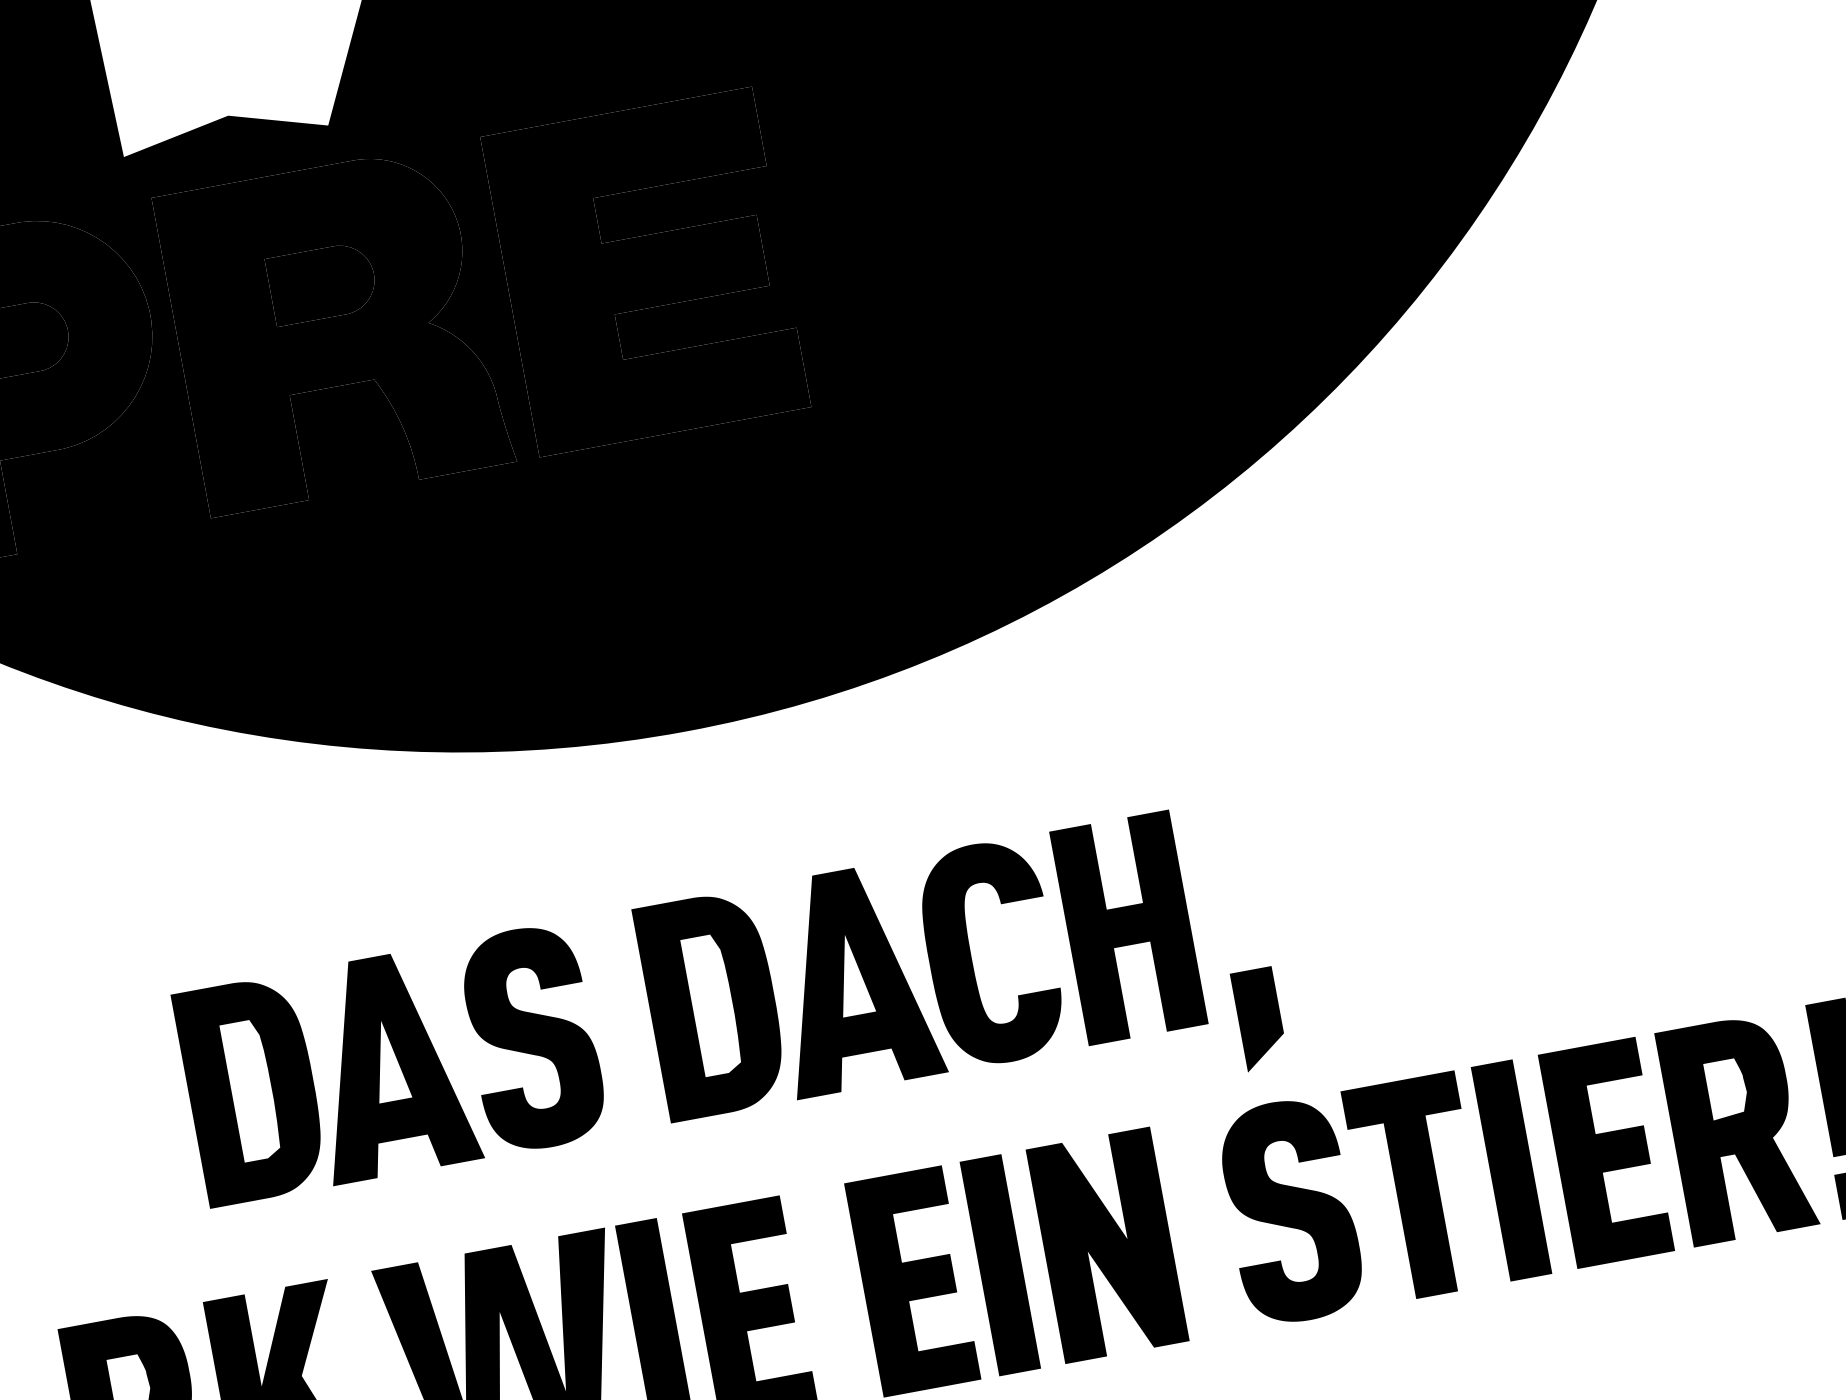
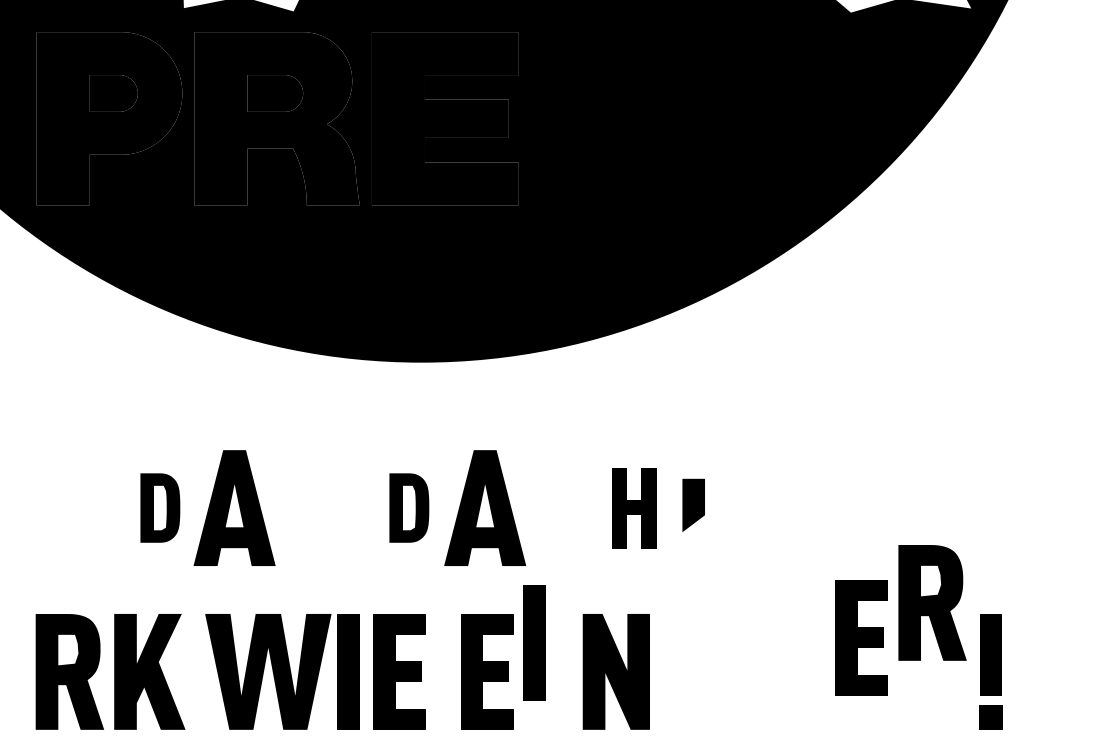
part: (1129, 926) -> (634, 507), size x0.7
fill: (990, 952) -> (559, 507), removed
part: (712, 1003) -> (409, 507), size x0.6
part: (1258, 1017) -> (693, 504), moved
fill: (531, 1037) -> (311, 507), removed
part: (251, 1089) -> (160, 507), size x0.6
part: (1736, 1127) -> (932, 602), moved
part: (1605, 1152) -> (861, 637), moved
fill: (1511, 1169) -> (810, 671), removed
fill: (1416, 1187) -> (759, 671), removed
fill: (1289, 1210) -> (690, 671), removed
part: (1105, 1244) -> (615, 671), moved
part: (1000, 1264) -> (534, 642), moved

